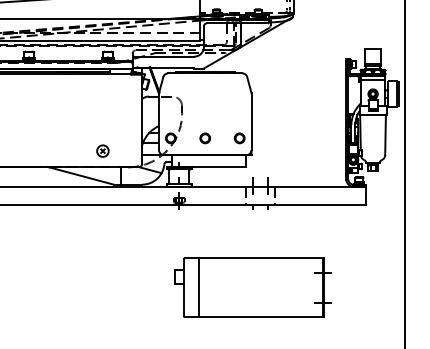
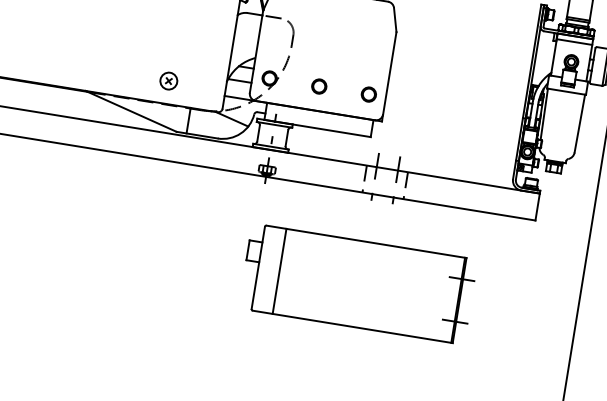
part: (252, 287) -> (357, 283), moved

